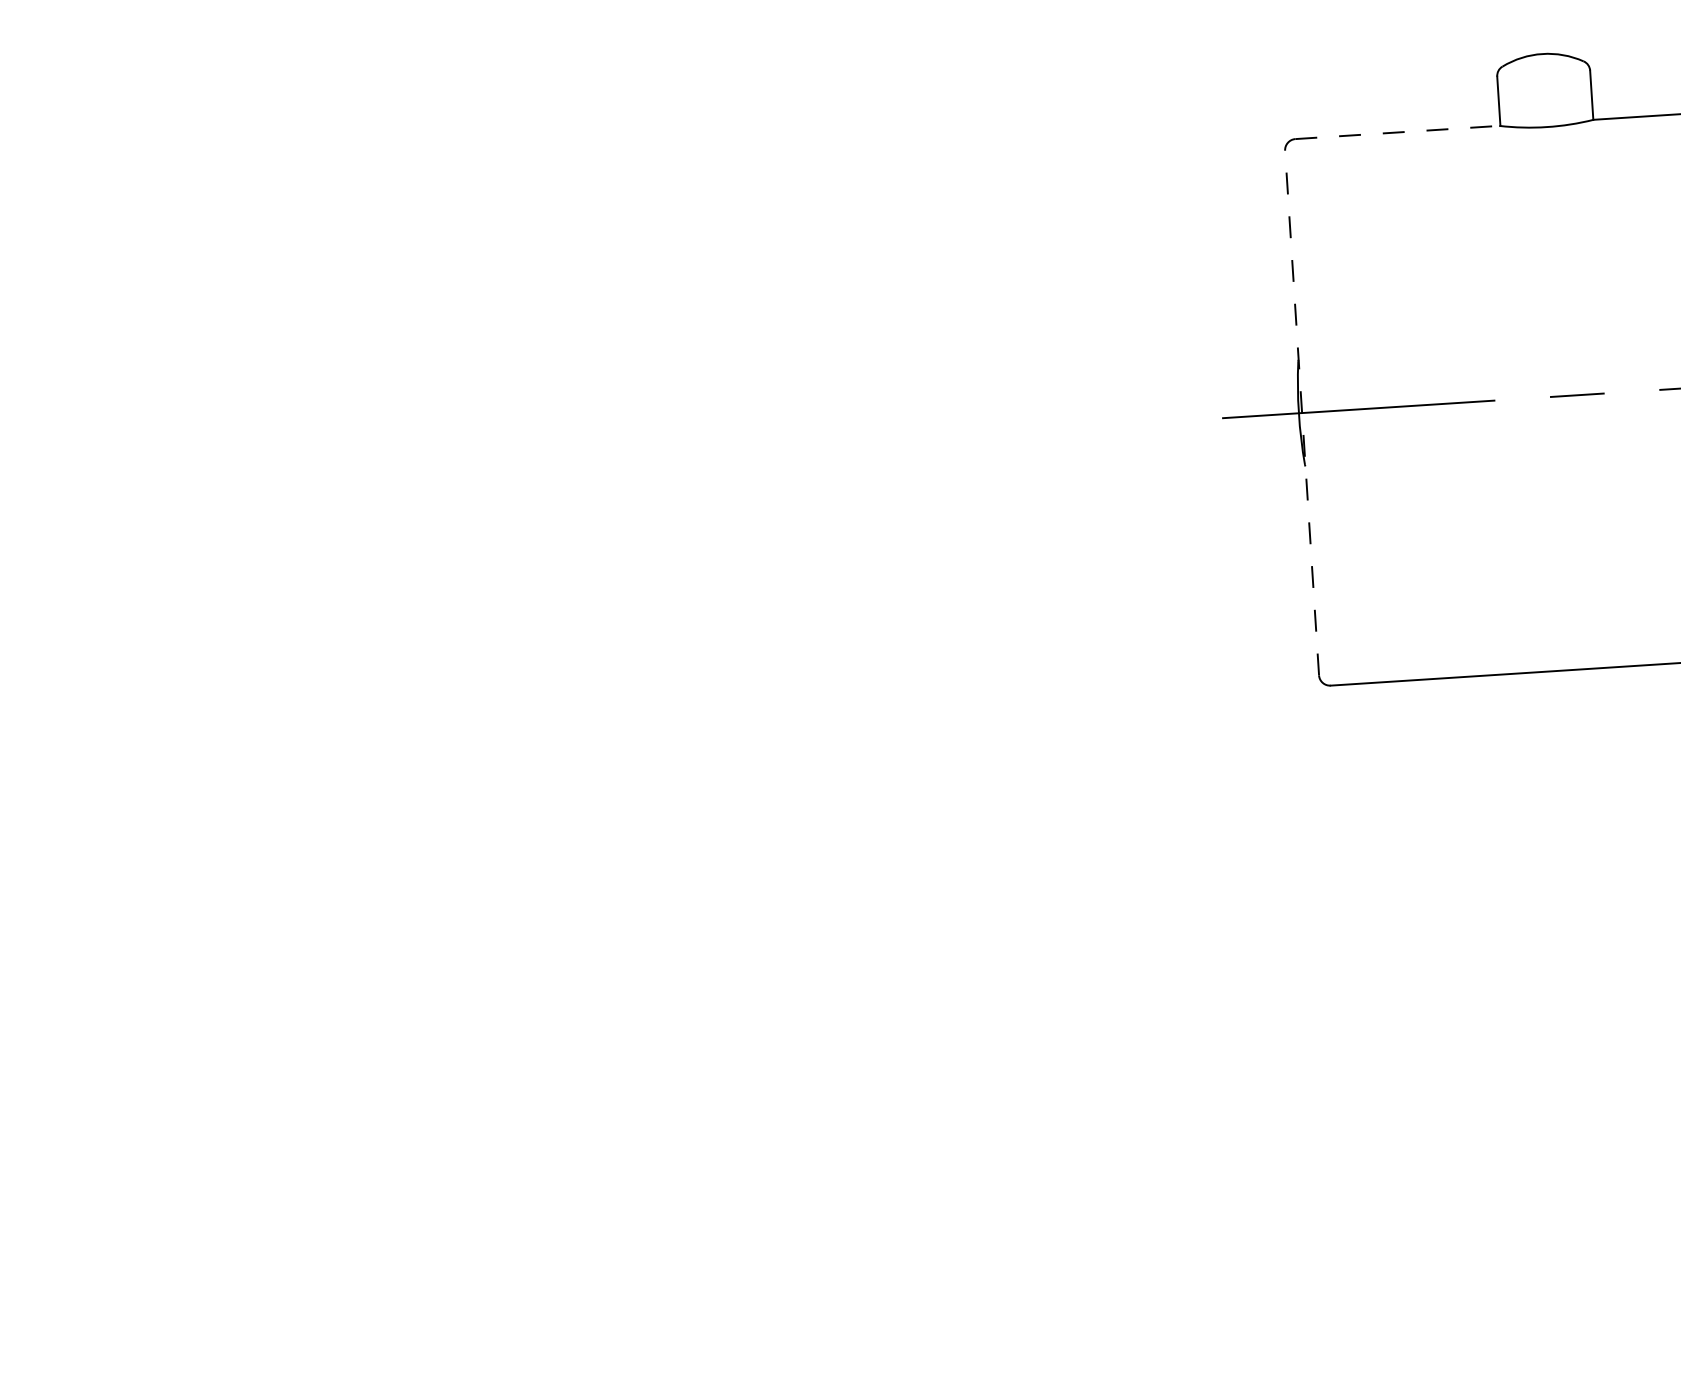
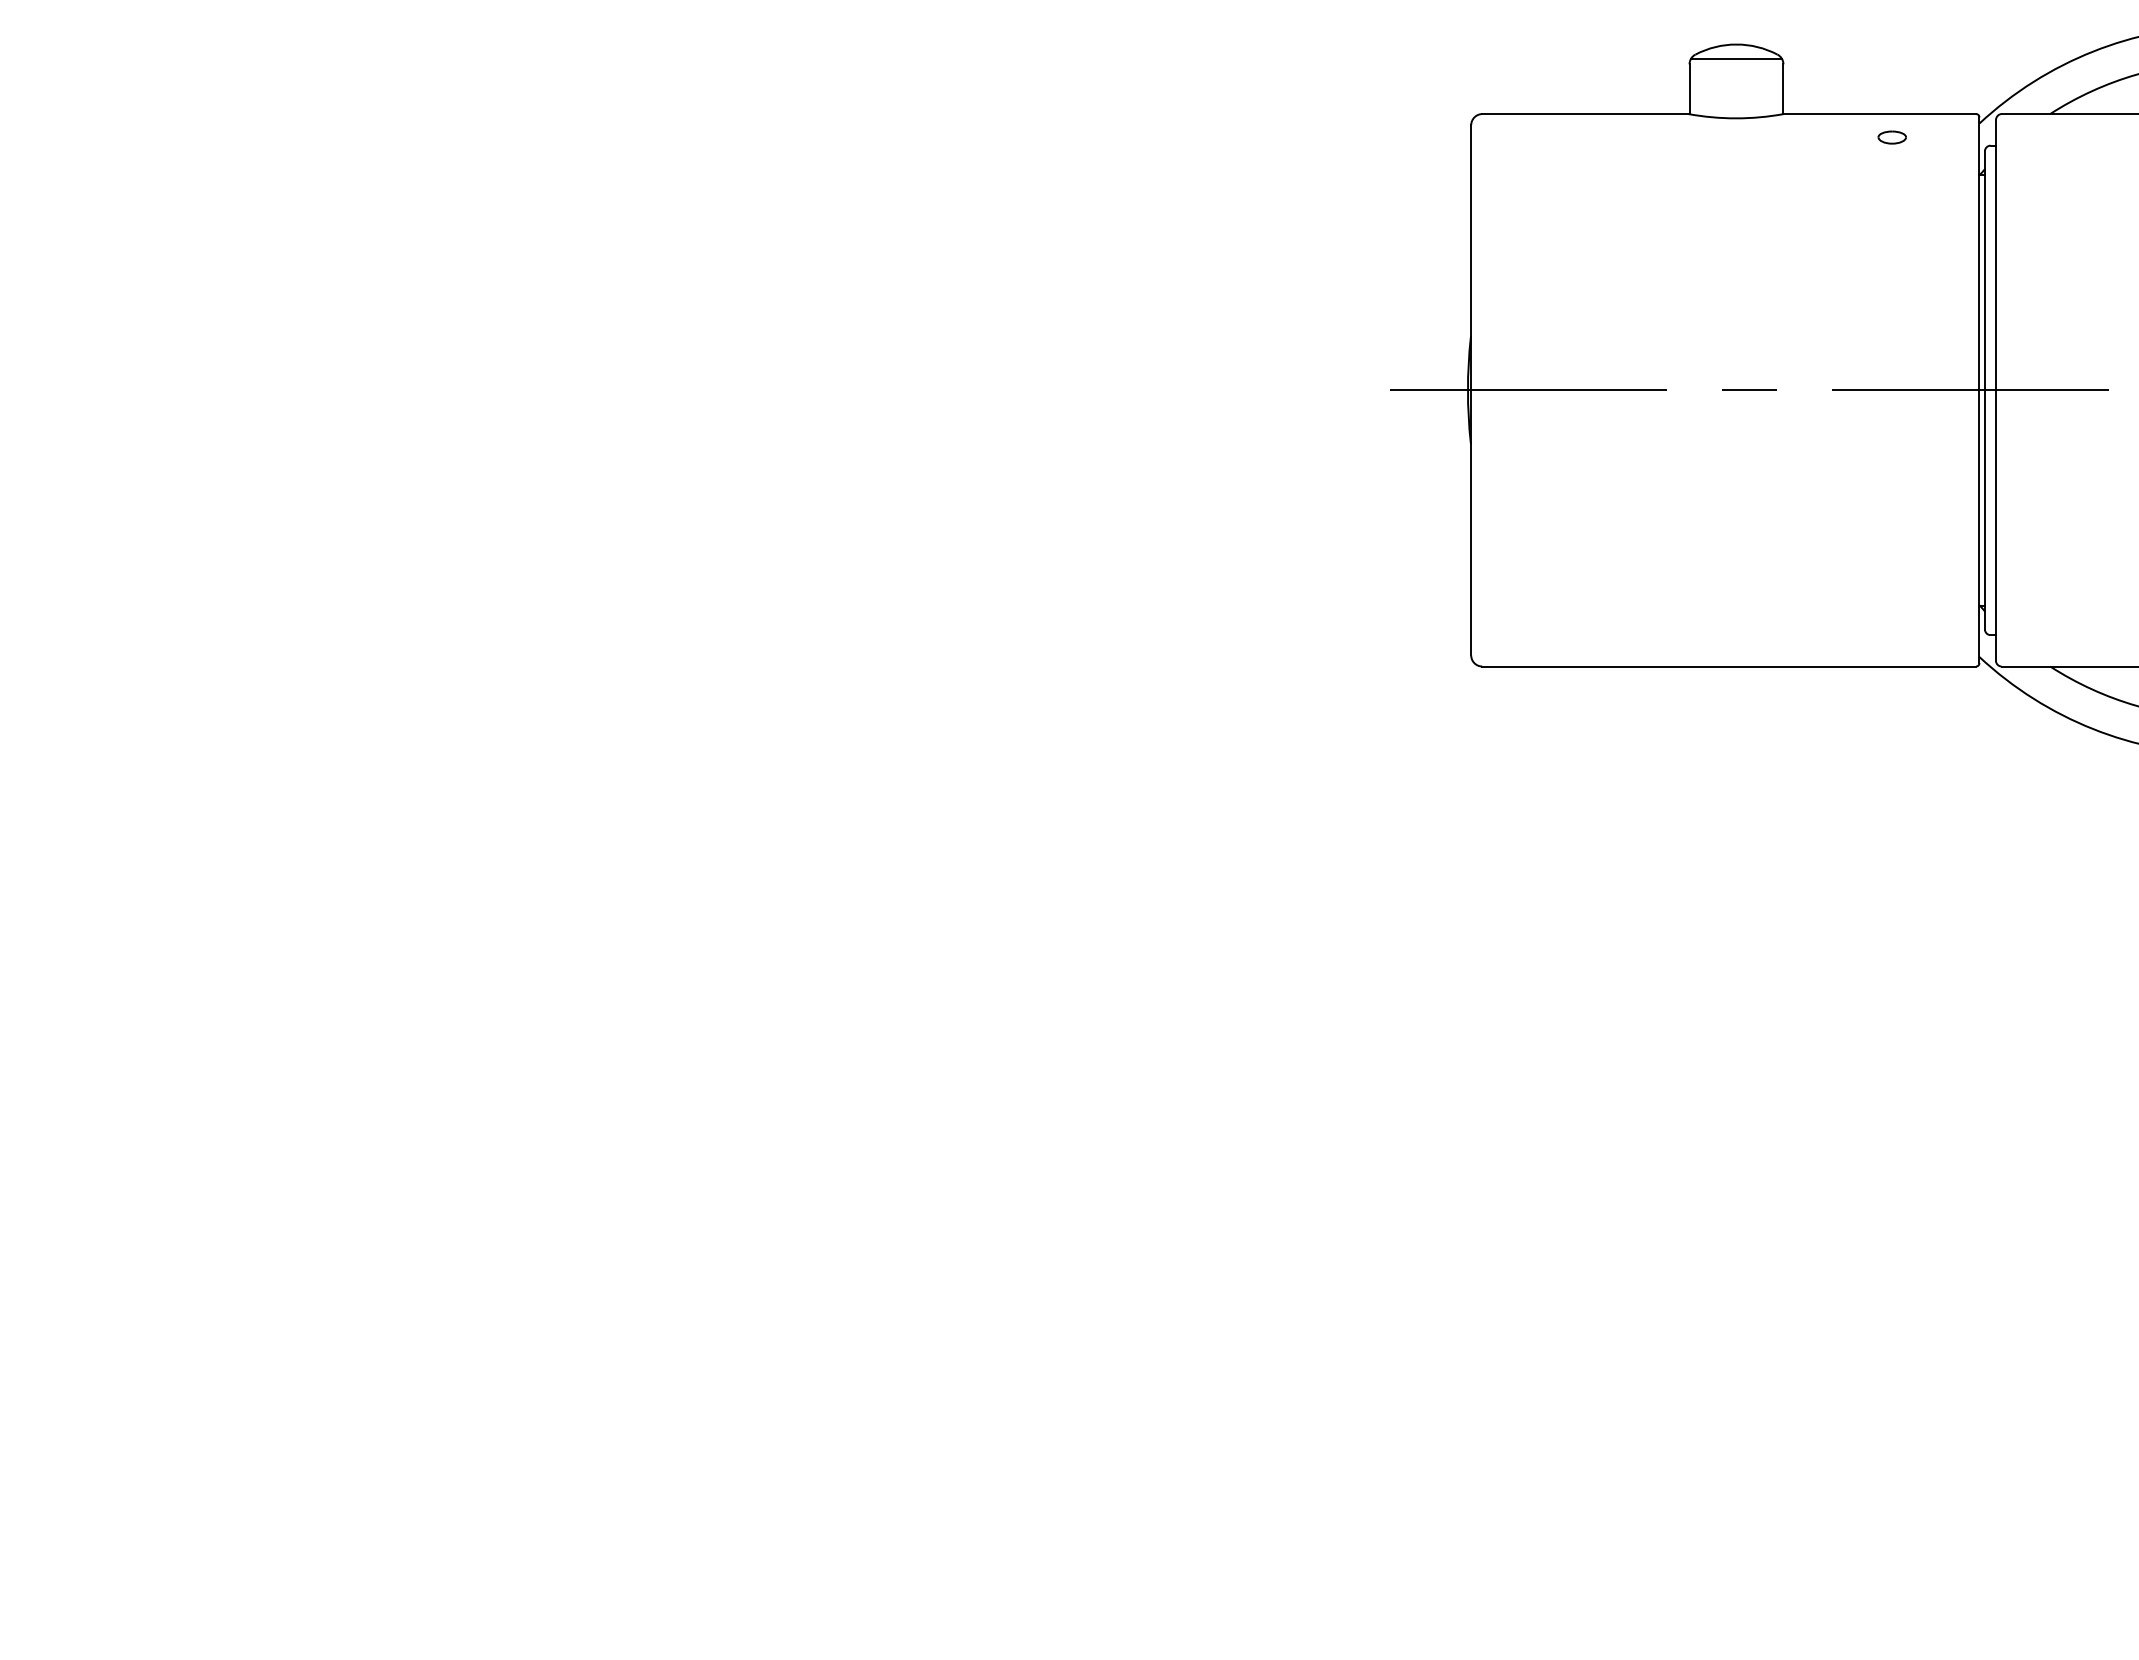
line: (1543, 67) -> (1736, 58), added
line: (1397, 132) -> (1585, 114), dashed -> solid
line: (1302, 412) -> (1471, 389), dashed -> solid

